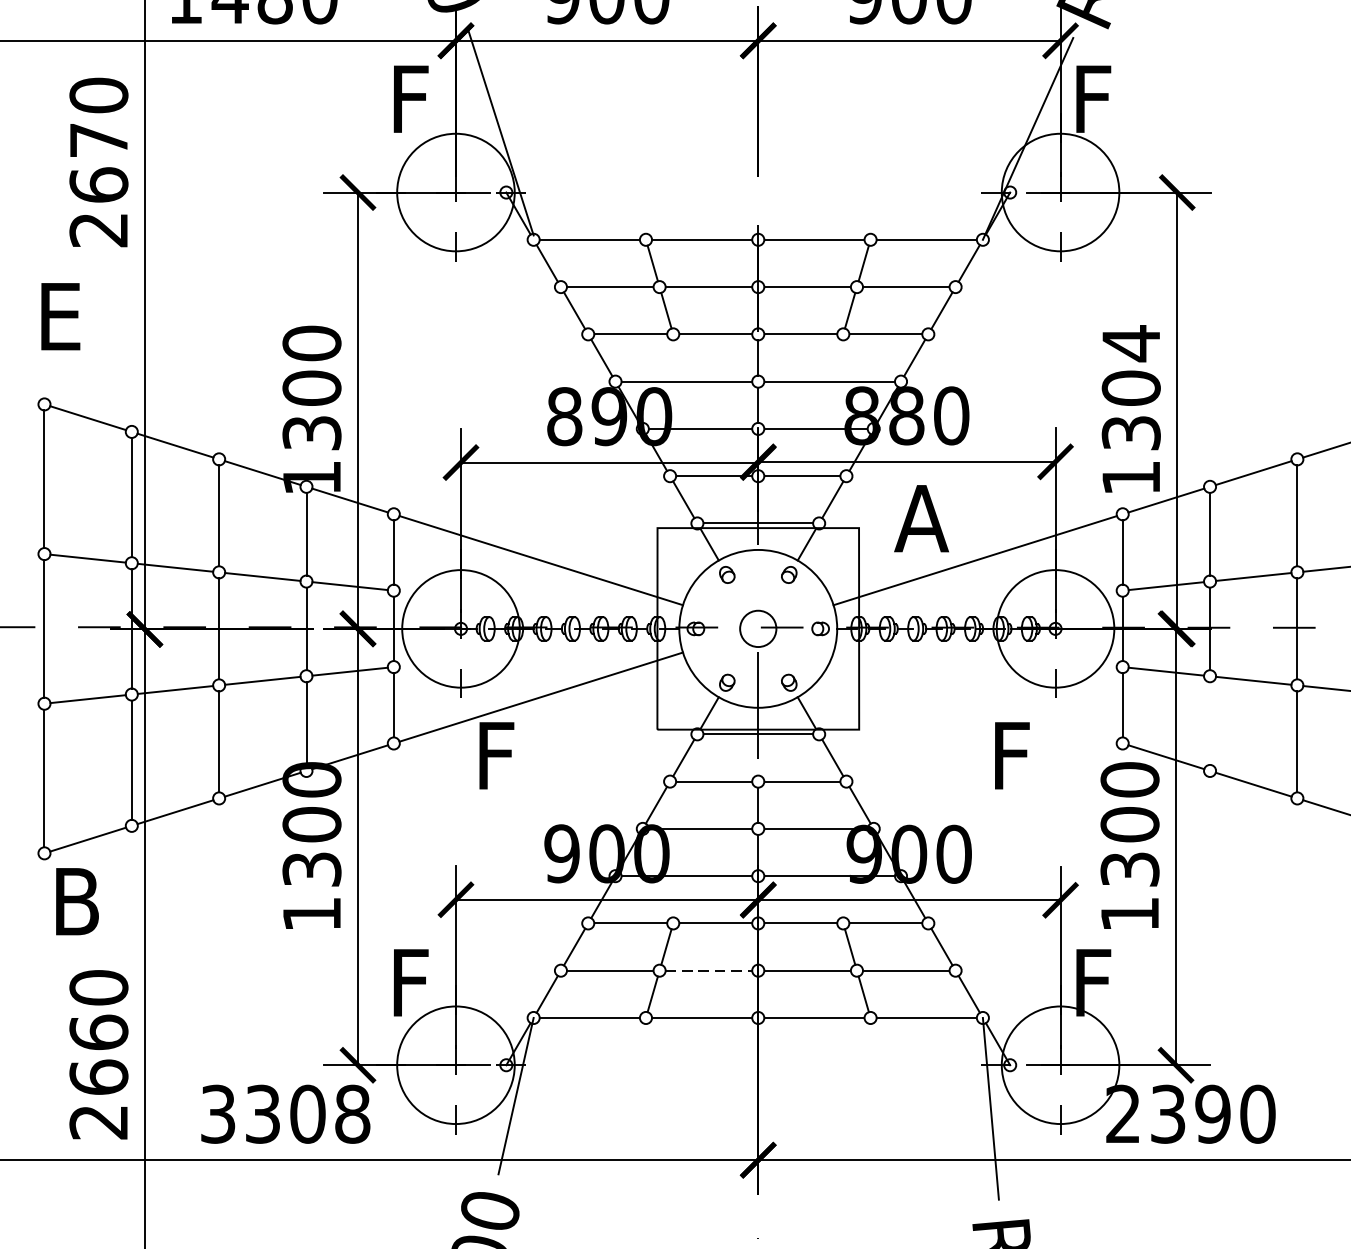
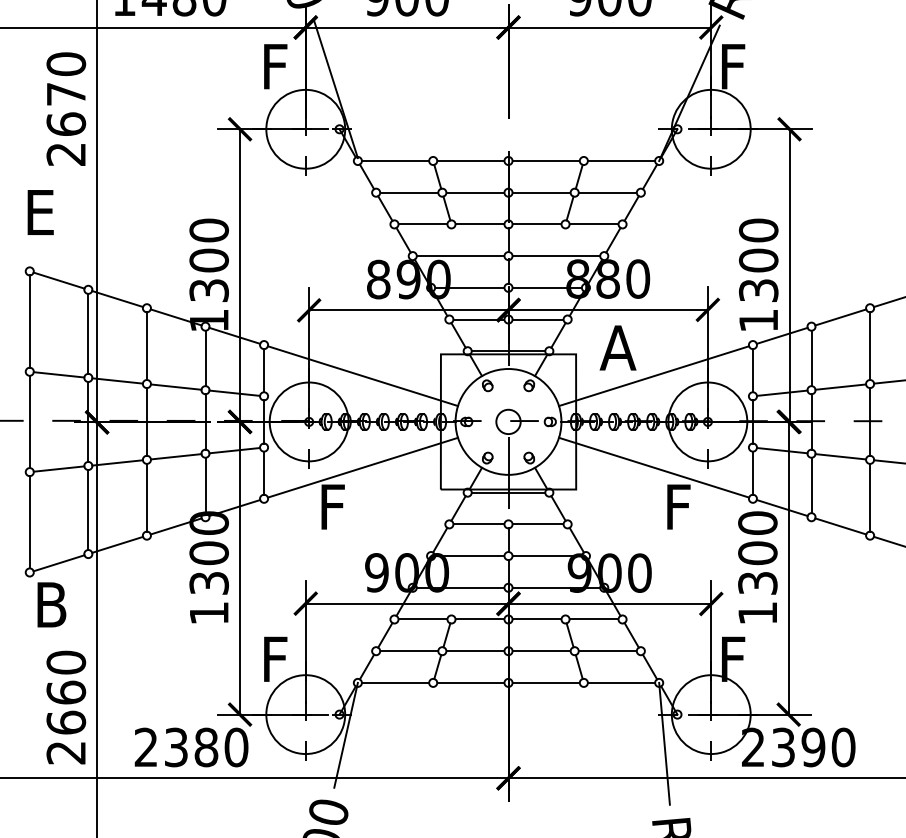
text: (1131, 343) -> (758, 230), 1304 -> 1300
line: (975, 696) -> (654, 467), added
line: (1210, 723) -> (811, 485), added
line: (709, 971) -> (475, 651), dashed -> solid
text: (285, 1114) -> (191, 747), 3308 -> 2380

